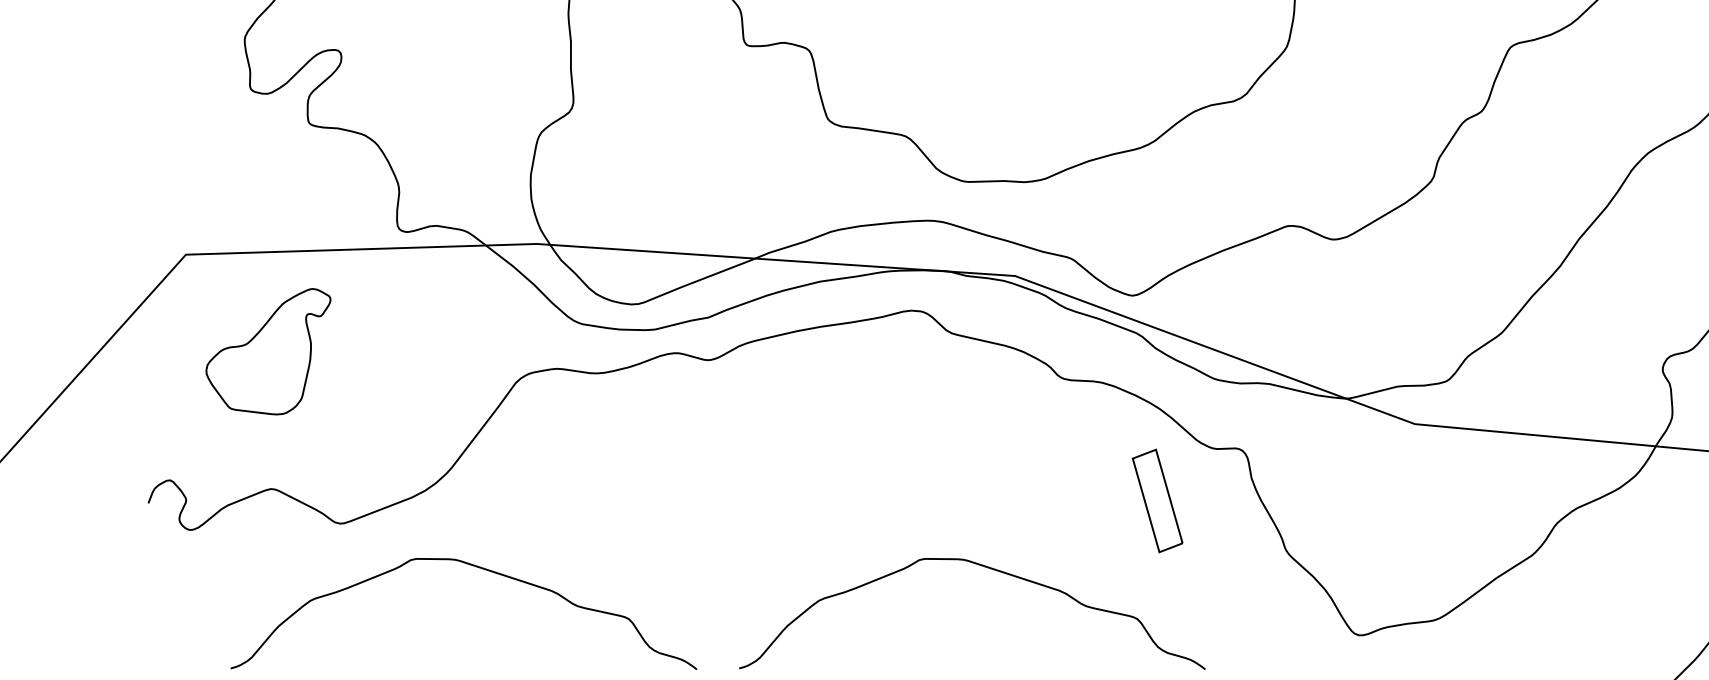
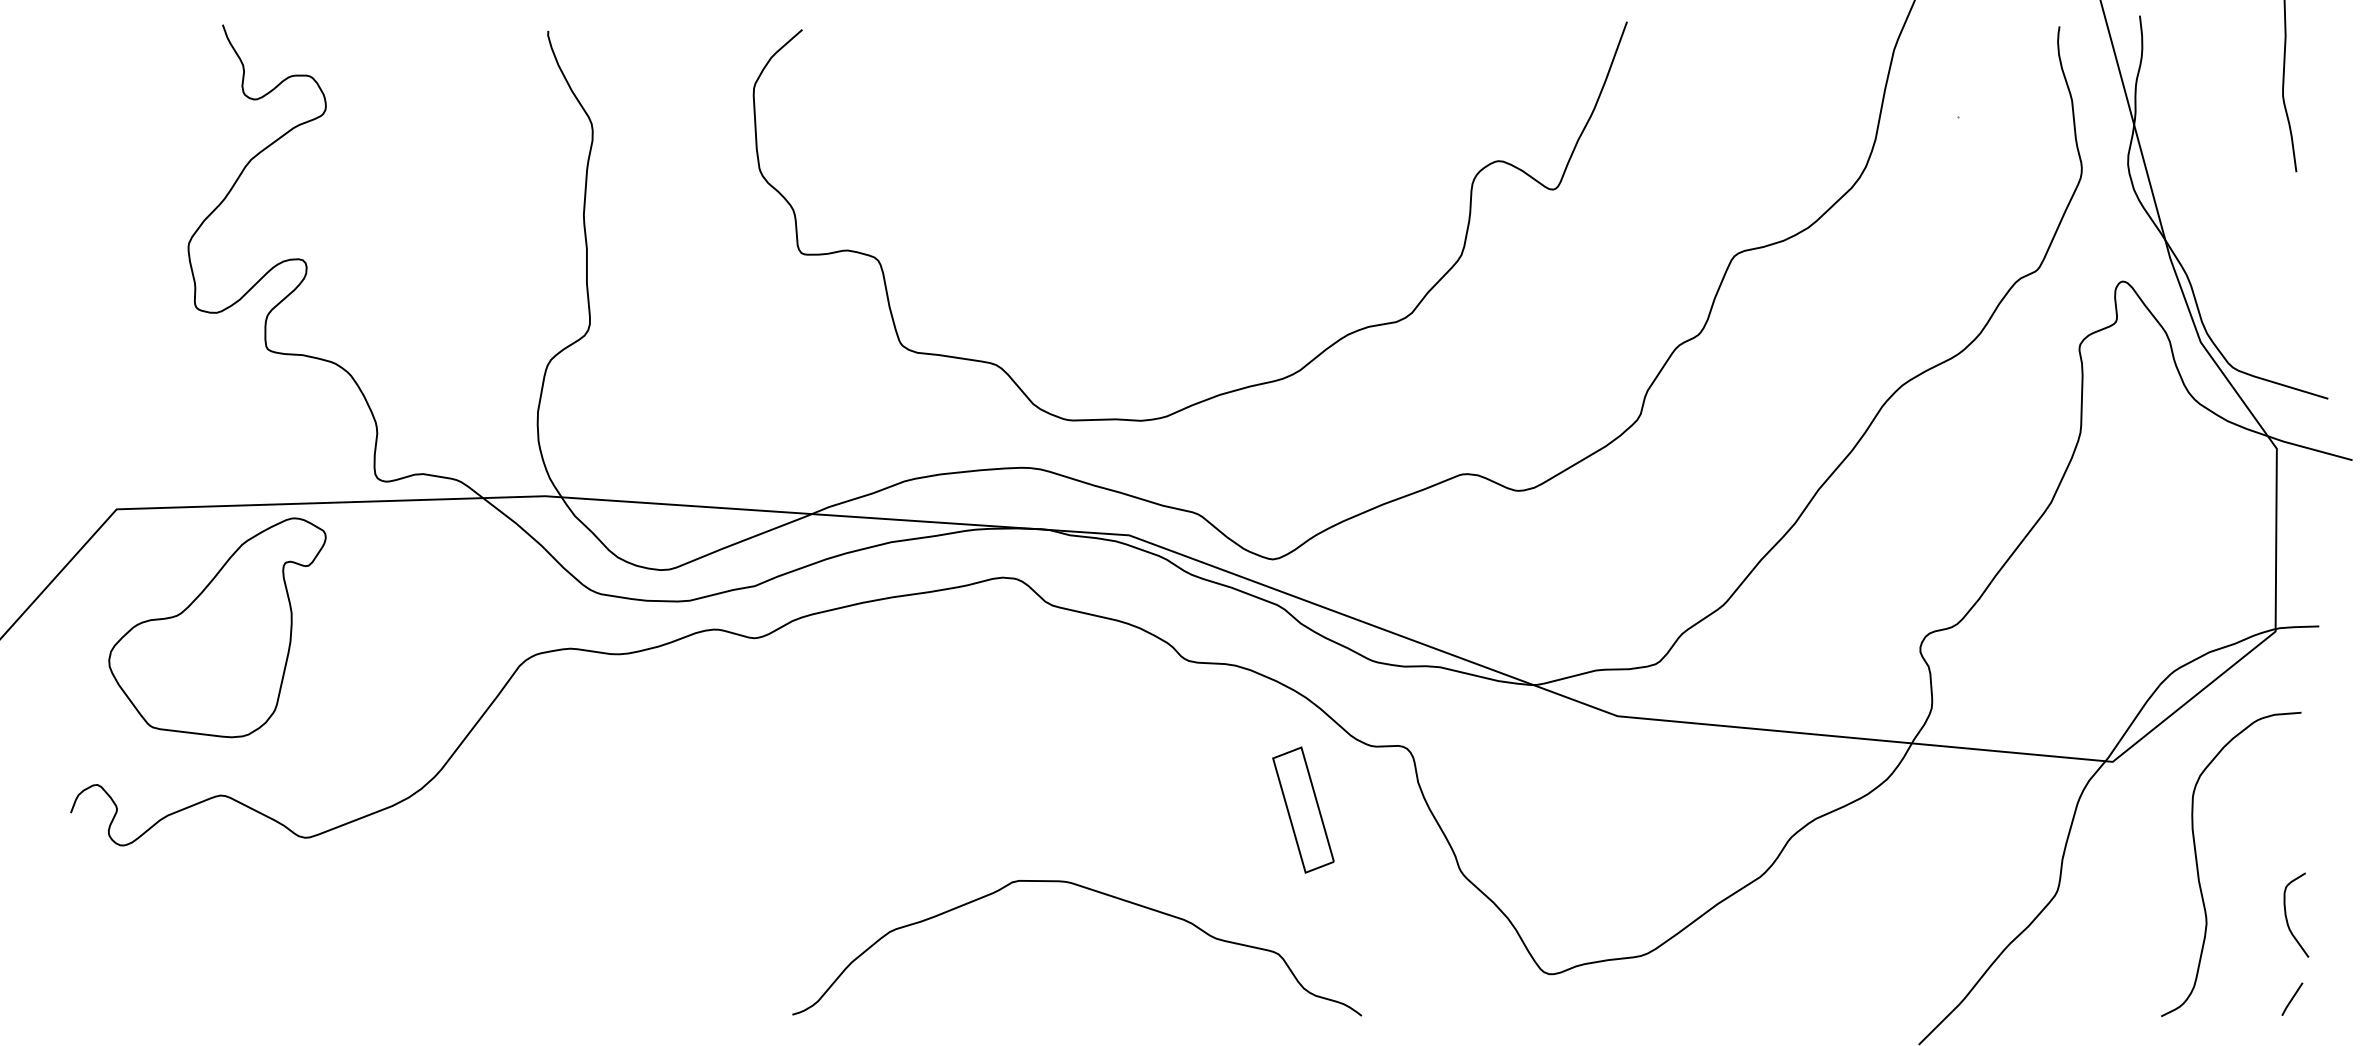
part: (268, 351) -> (217, 627), size x1.43
curve: (479, 568) -> (475, 892), removed

